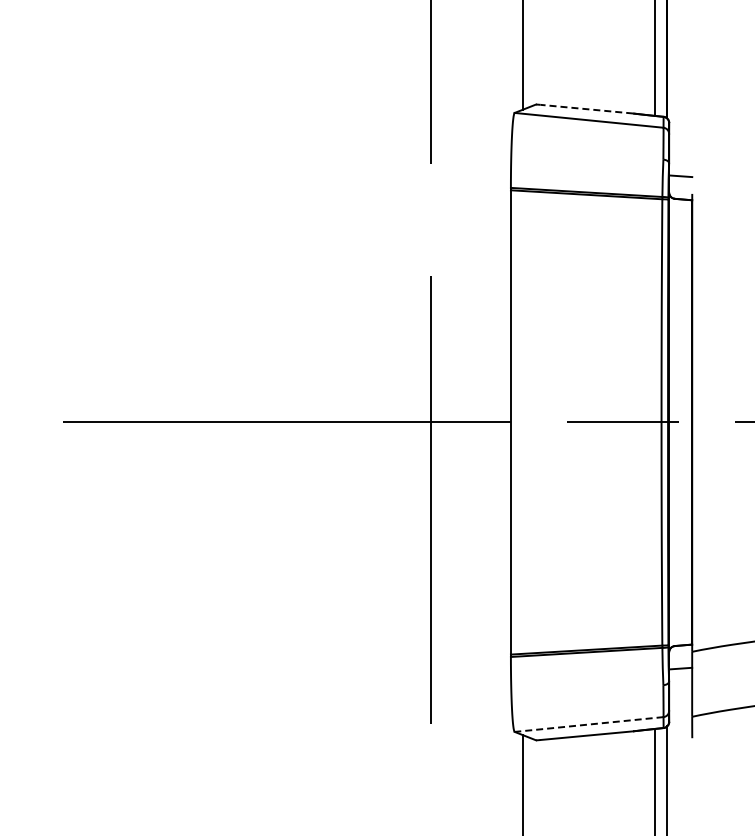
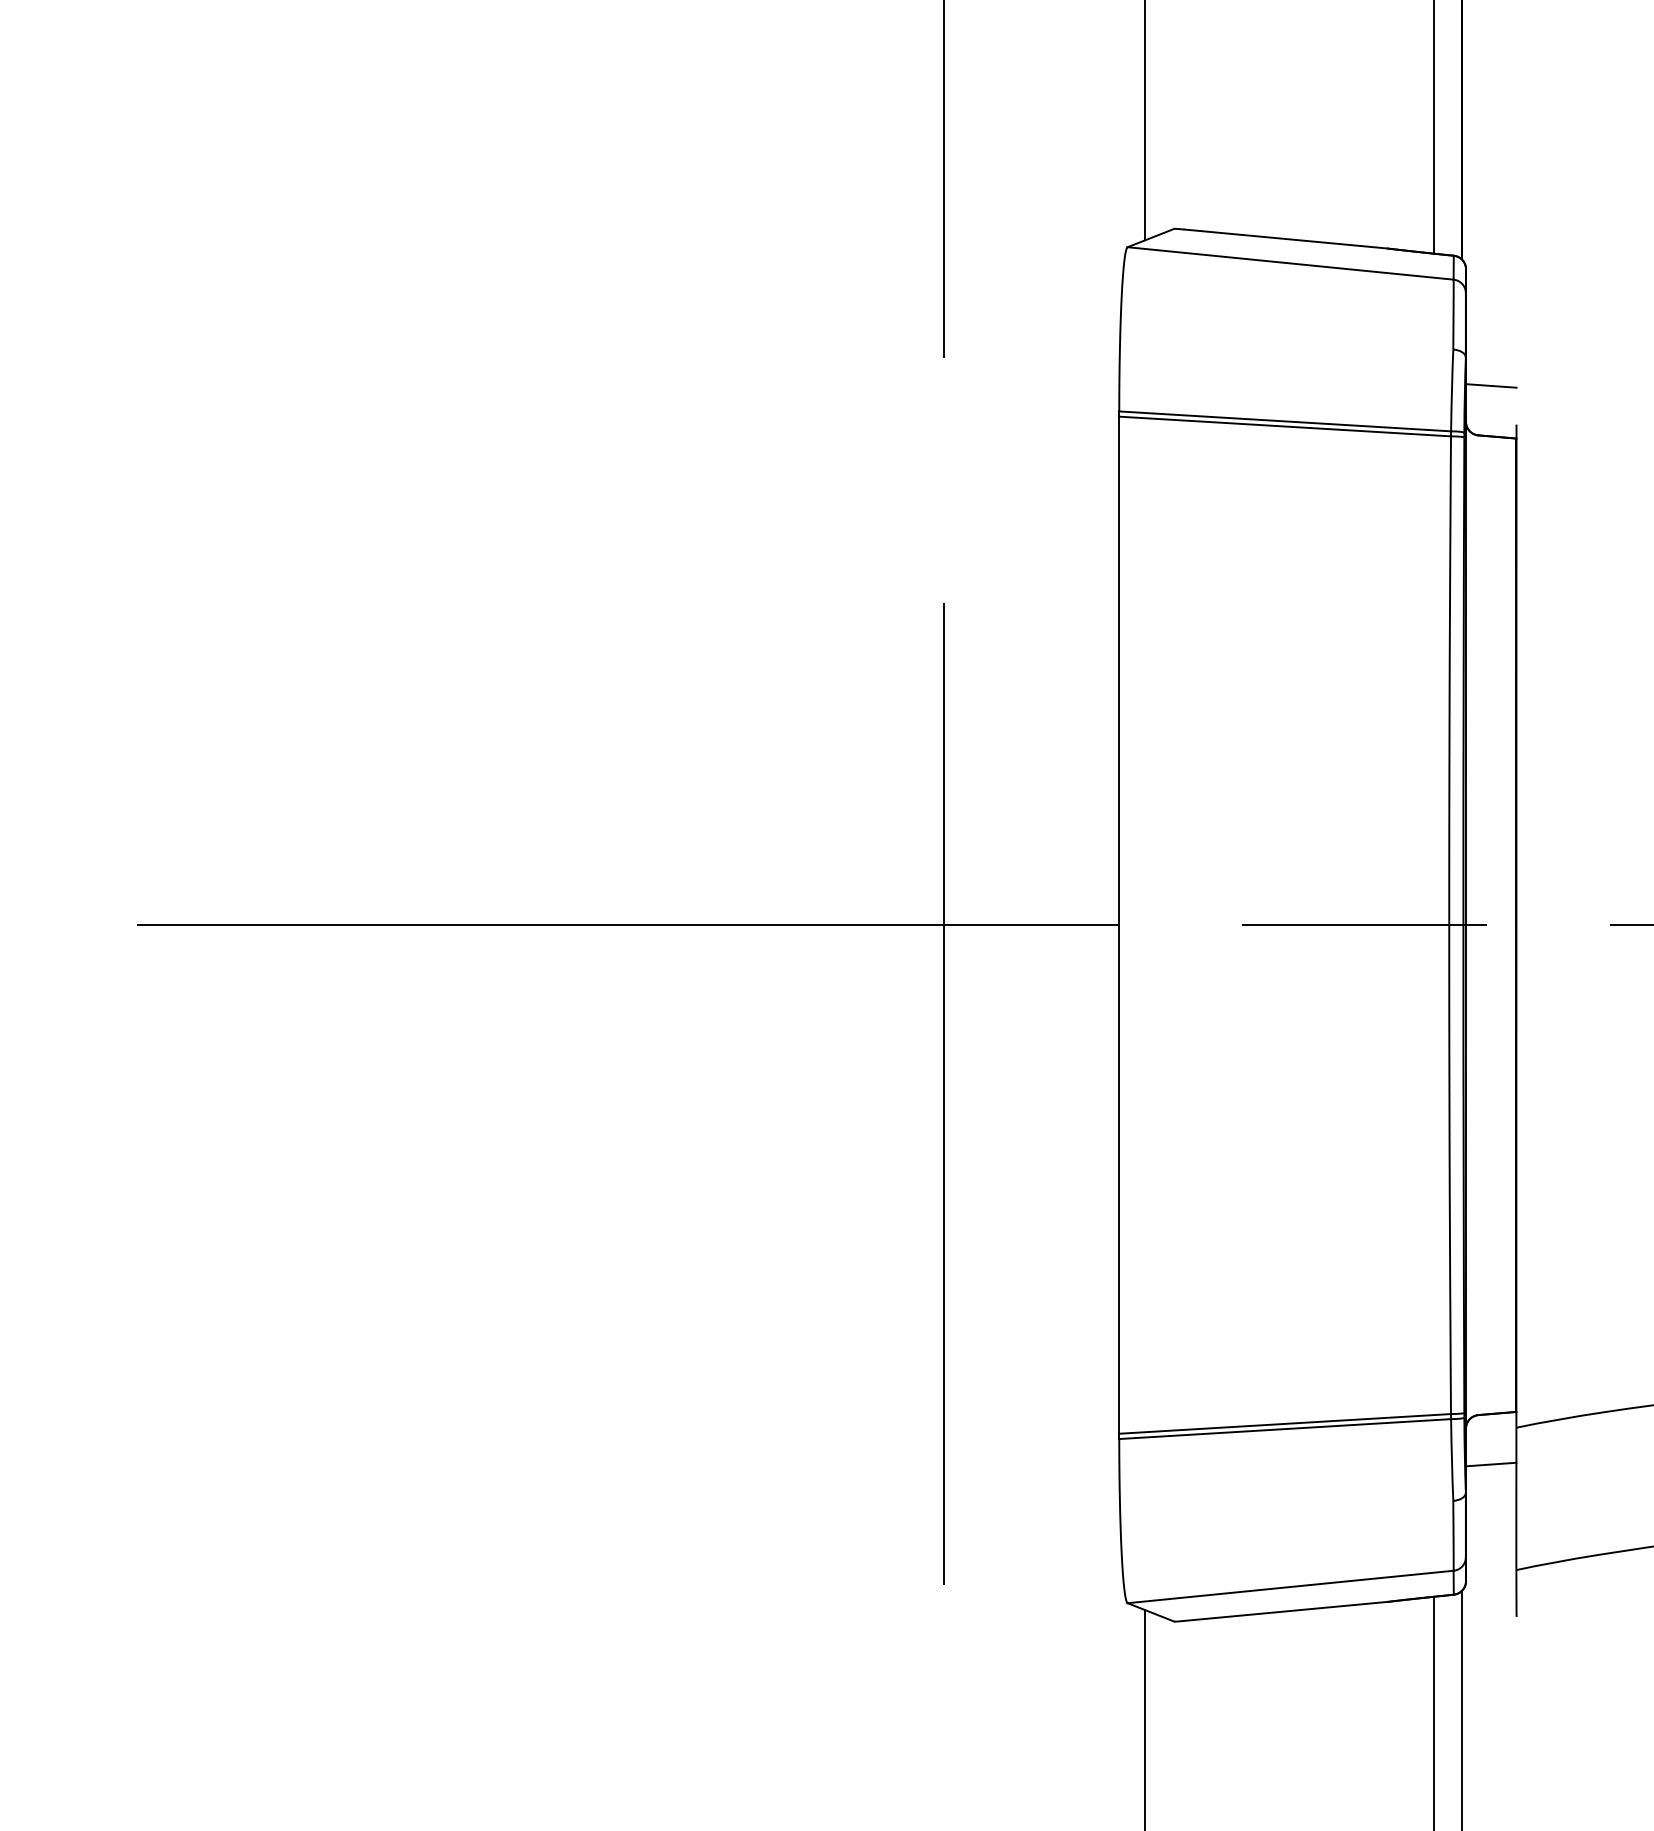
line: (586, 109) -> (1284, 239), dashed -> solid
line: (589, 724) -> (1291, 1586), dashed -> solid

